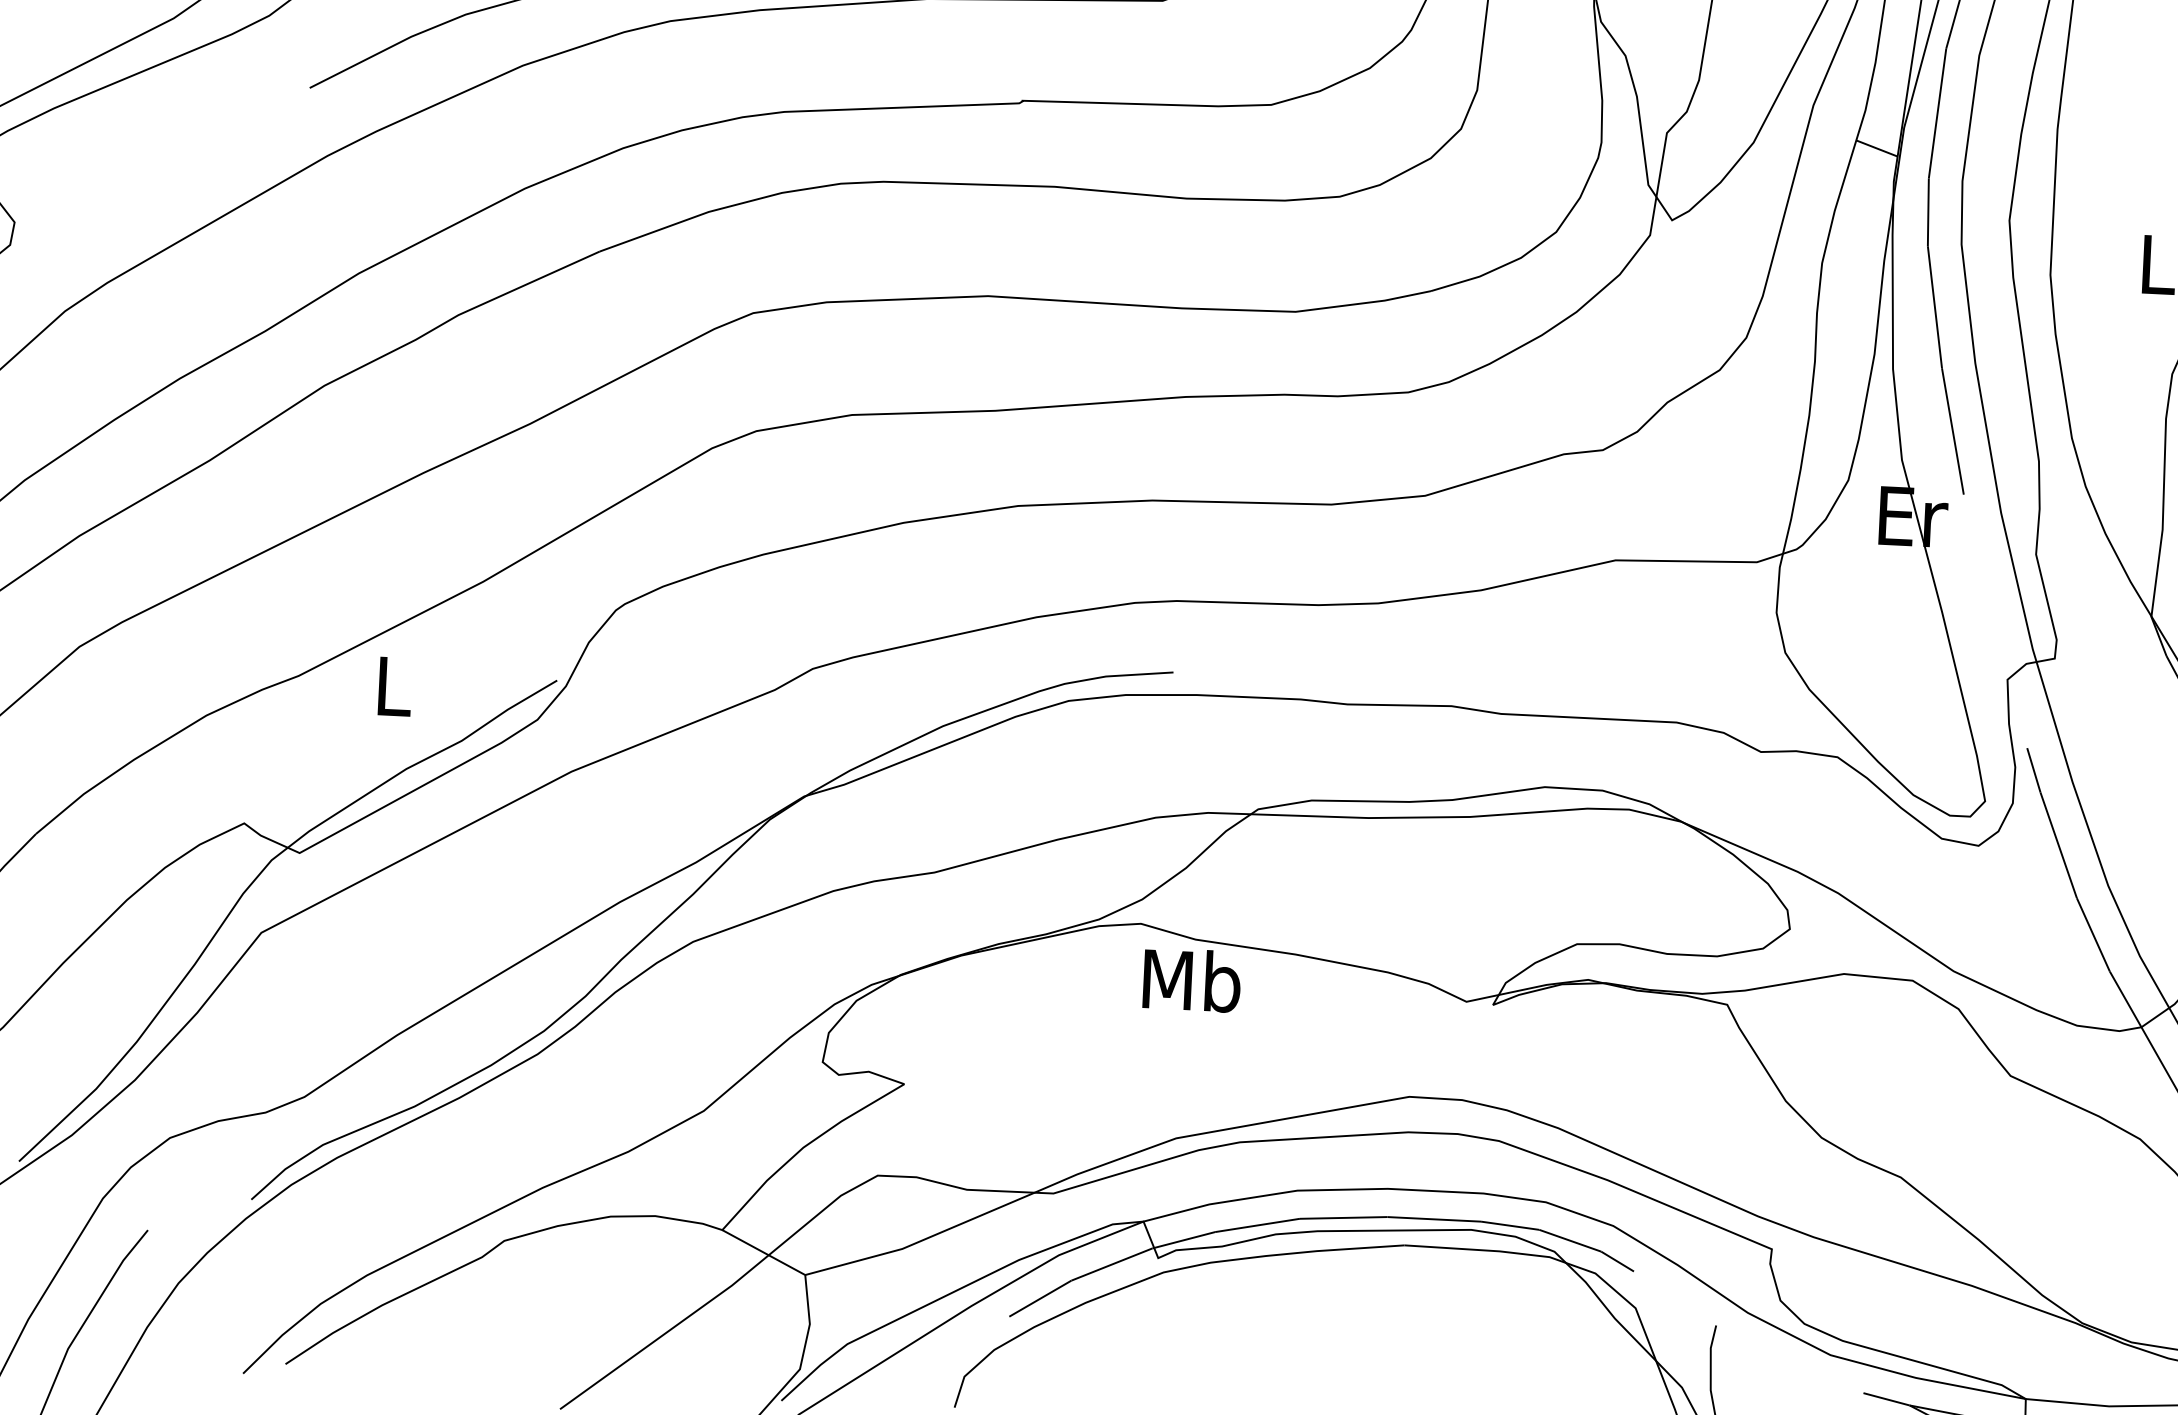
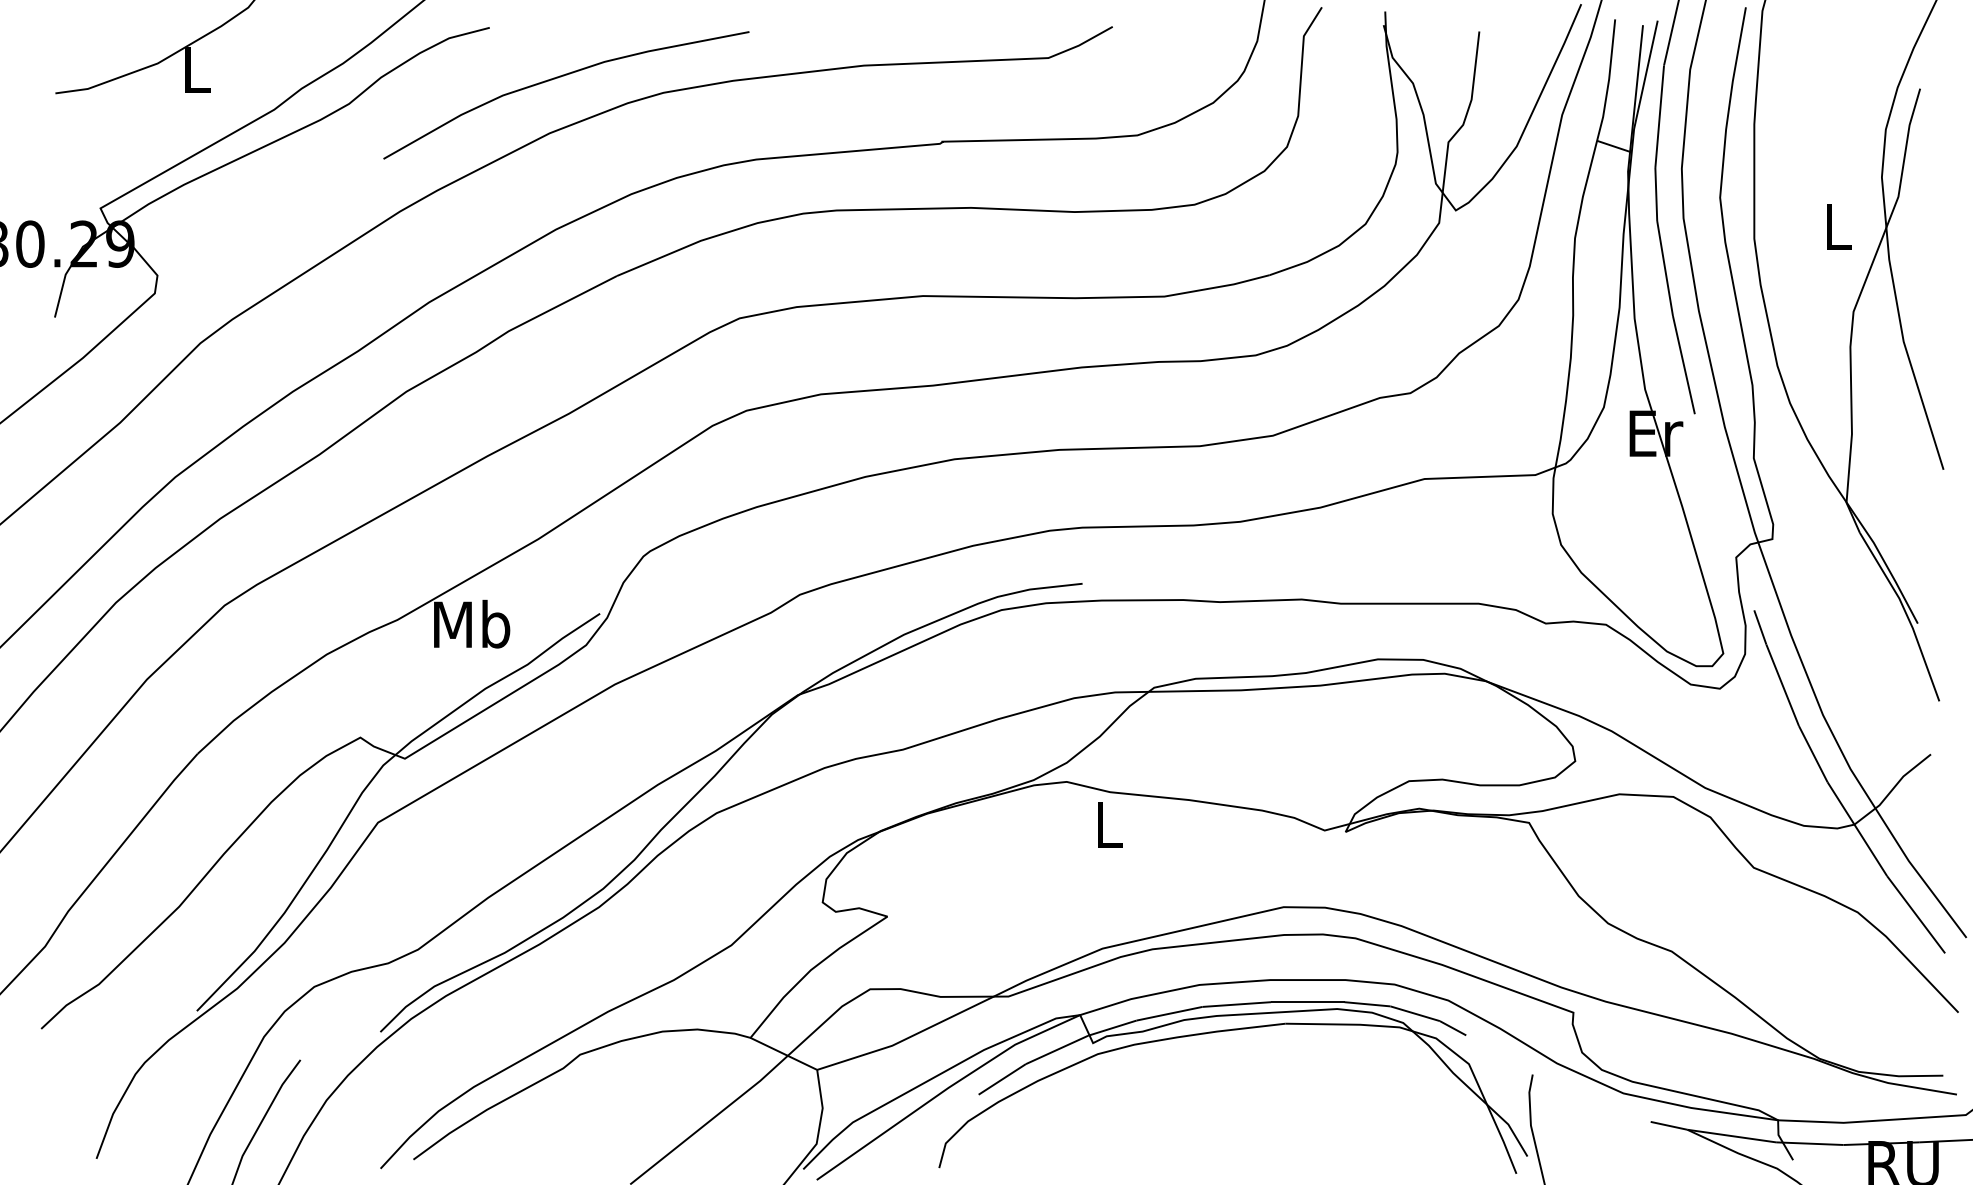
text: (394, 685) -> (472, 623), L -> Mb
text: (1192, 979) -> (1109, 823), Mb -> L

